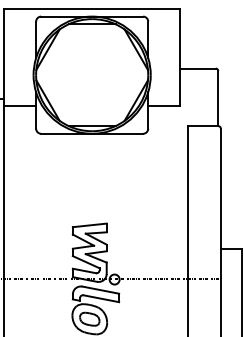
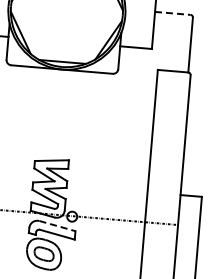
line: (197, 68) -> (172, 13), solid -> dashed
line: (100, 290) -> (57, 226), solid -> dashed

